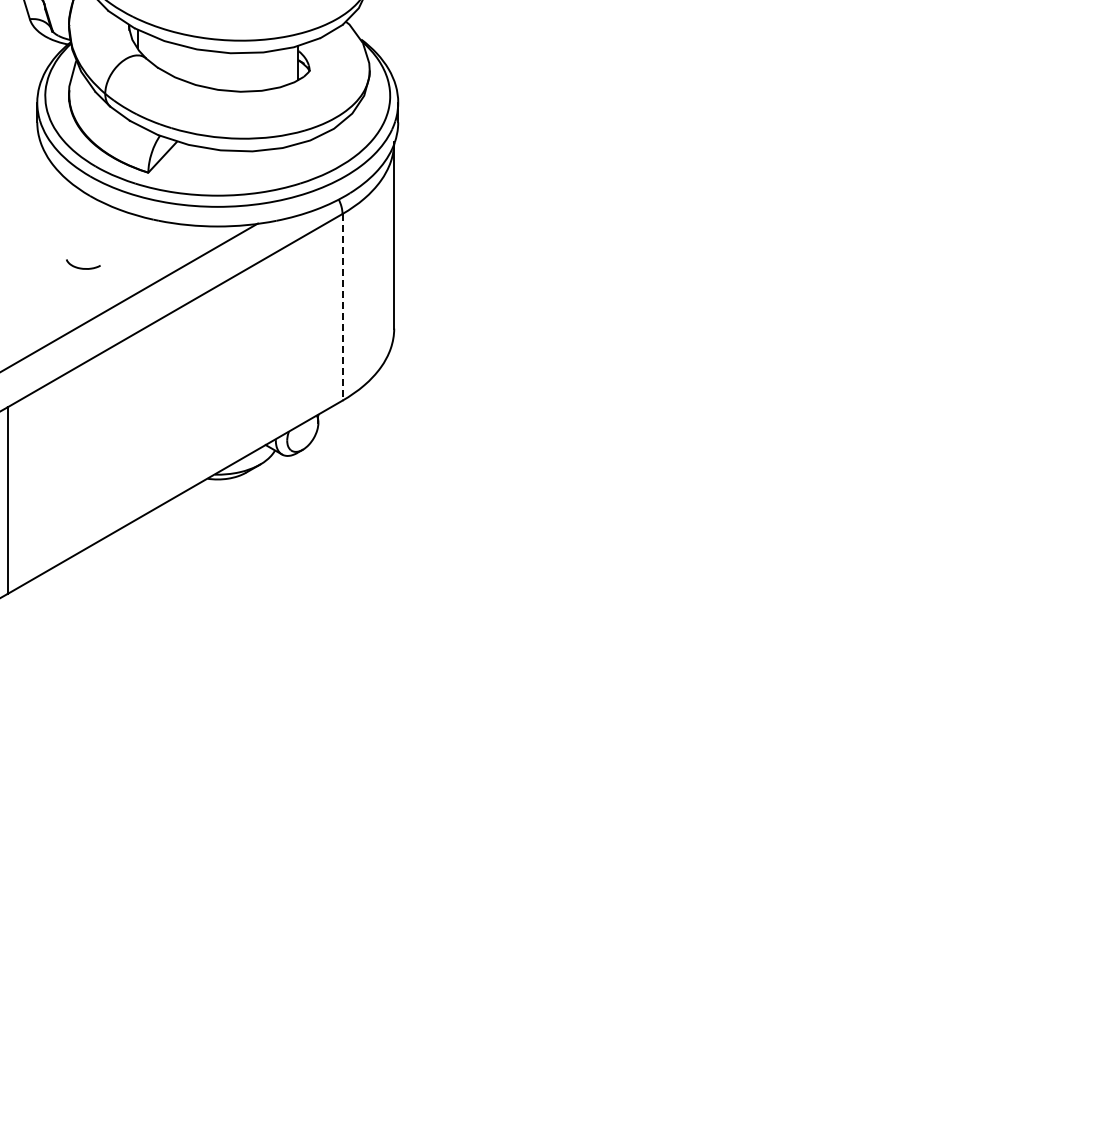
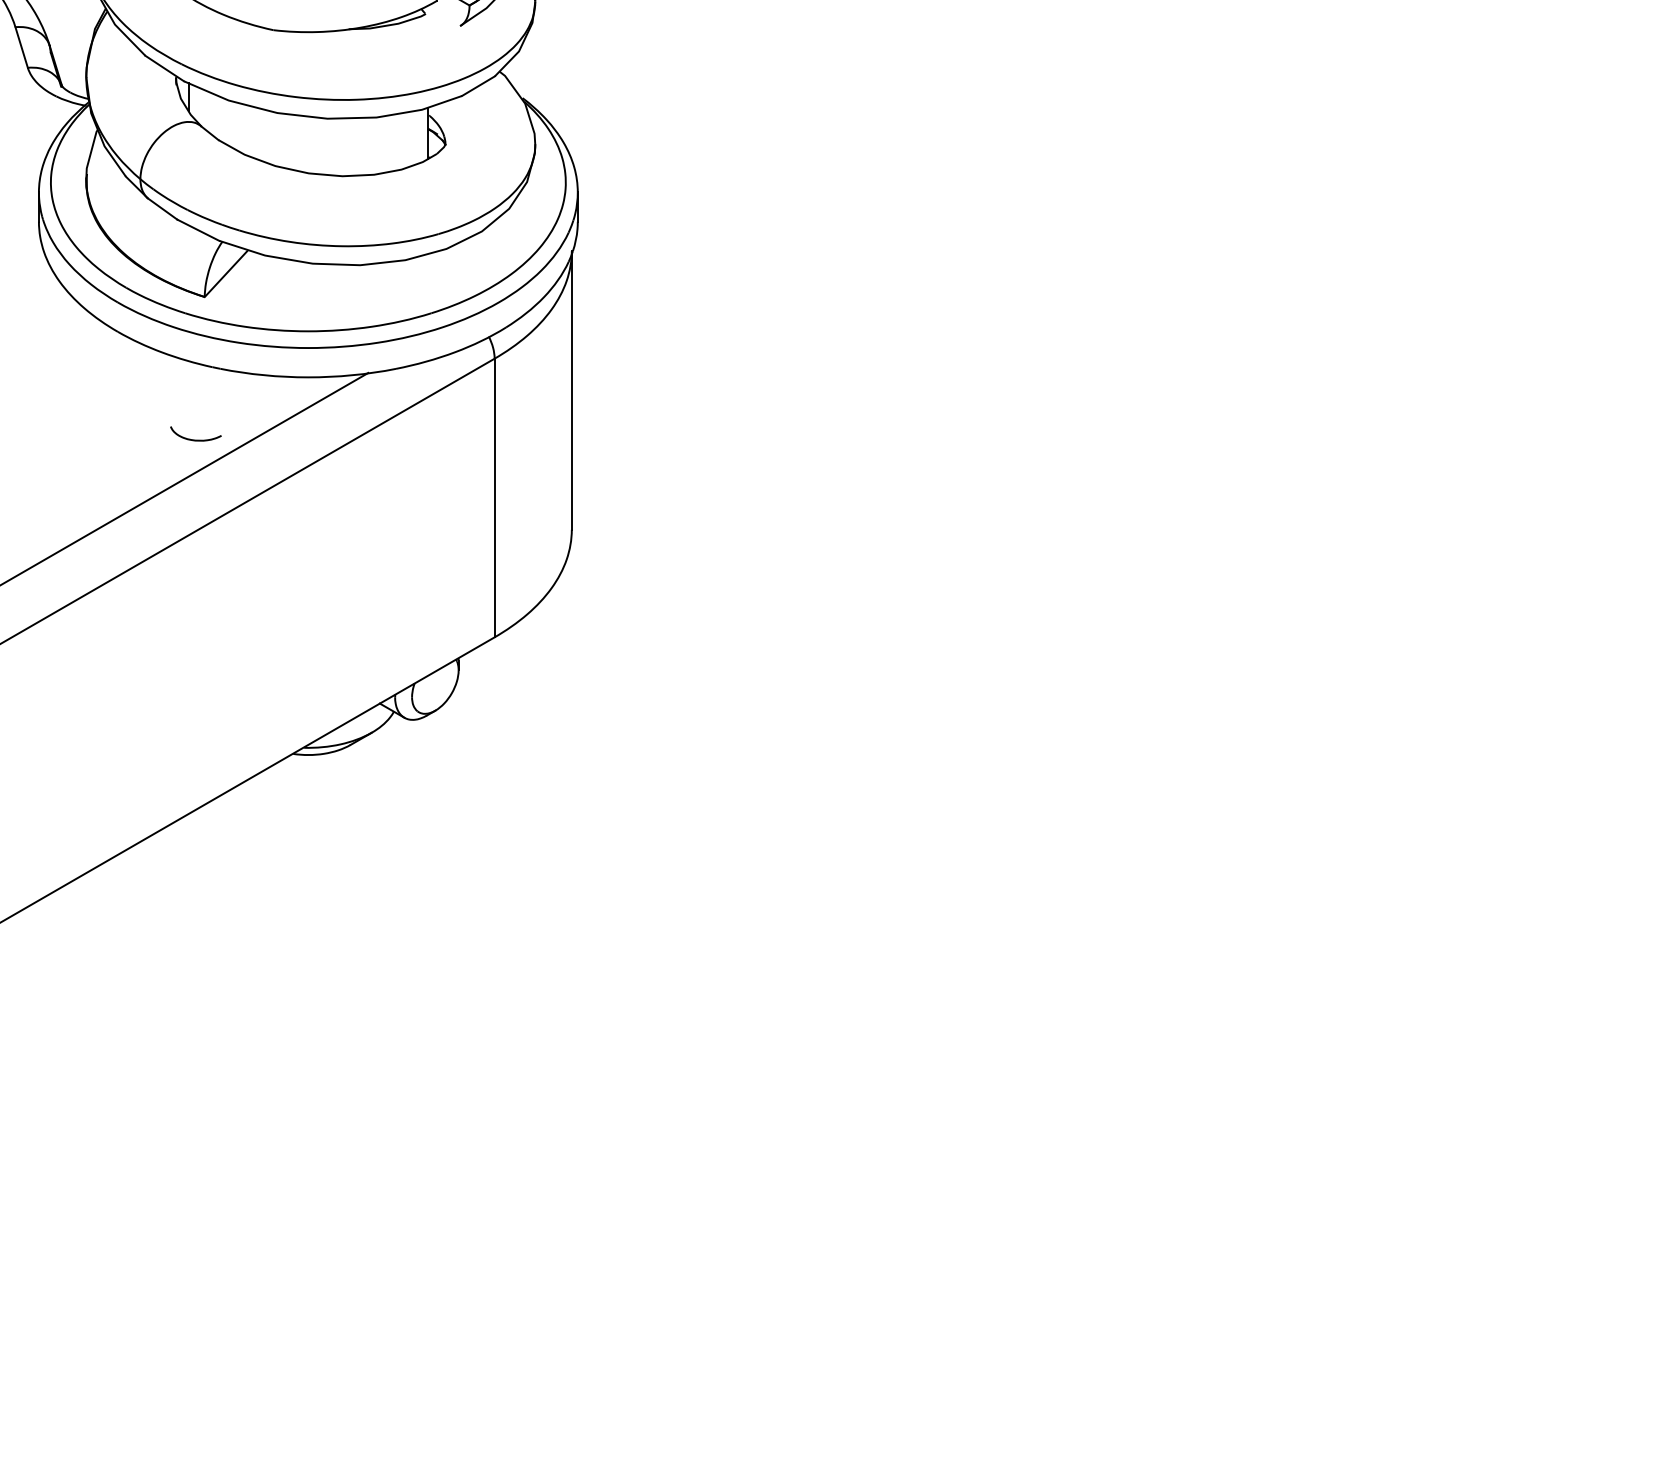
curve: (82, 267) -> (194, 438), moved
line: (342, 307) -> (494, 498), dashed -> solid

